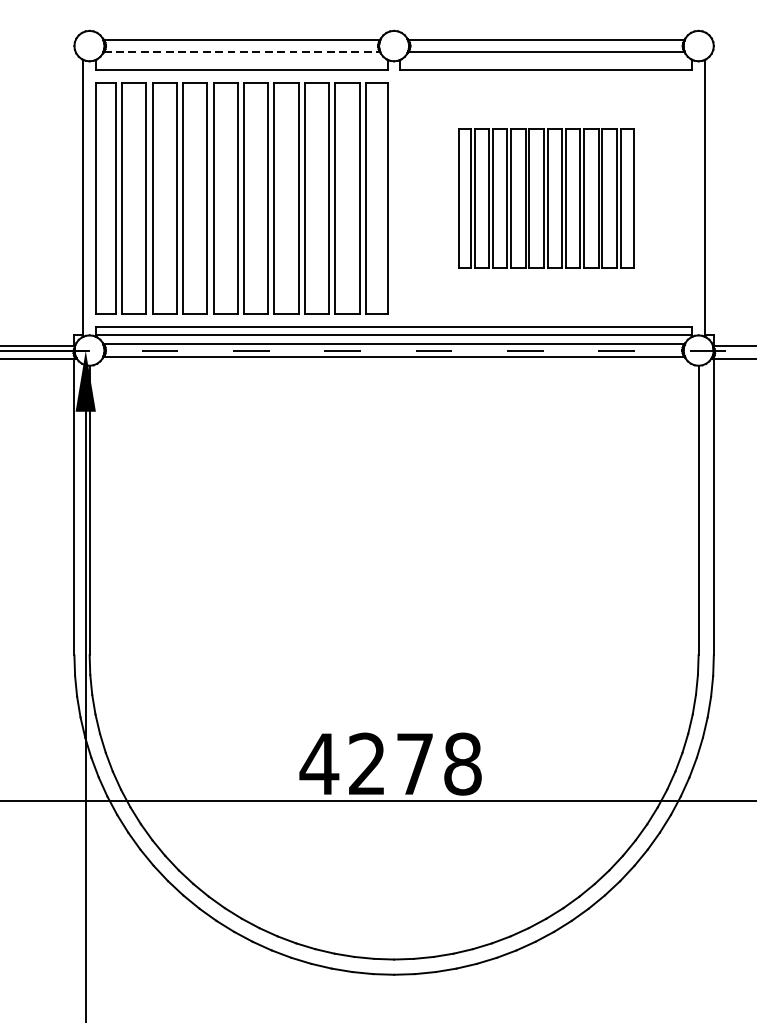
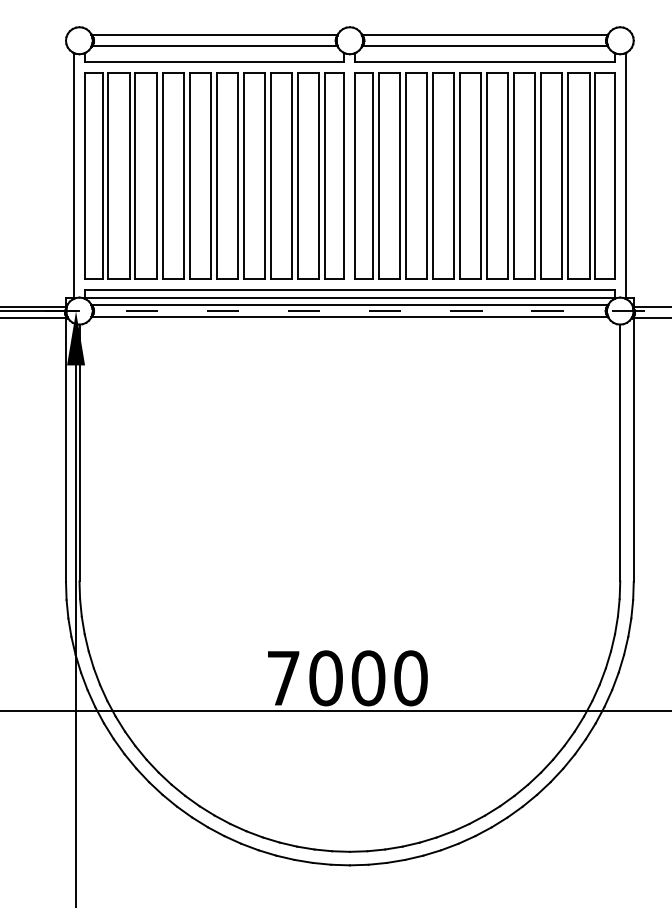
line: (241, 52) -> (214, 46), dashed -> solid
part: (545, 197) -> (484, 175), size x1.67
text: (390, 764) -> (346, 678), 4278 -> 7000

